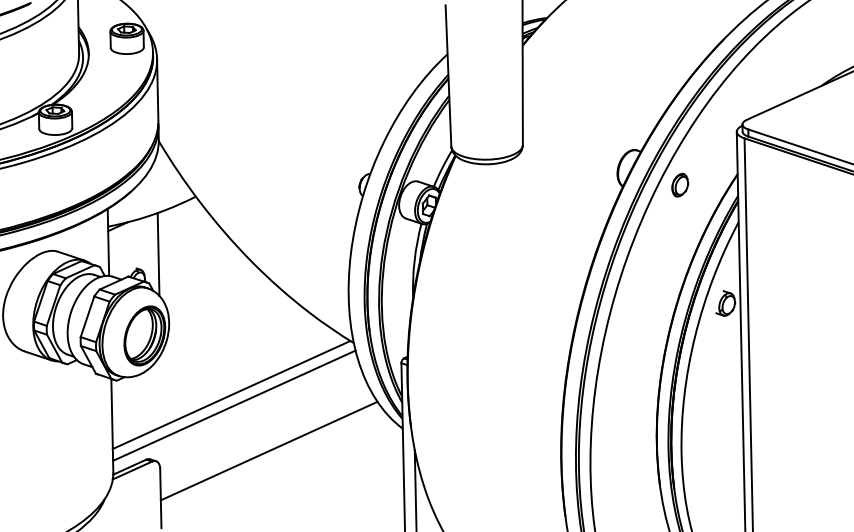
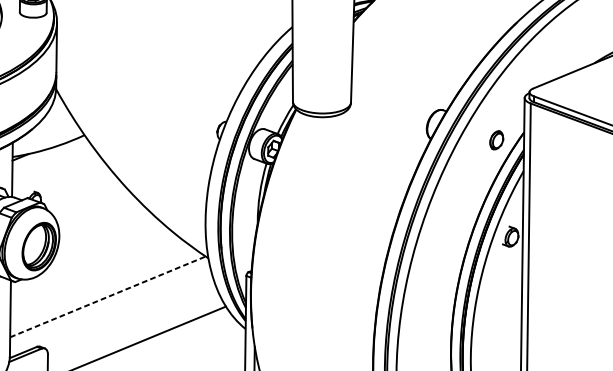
part: (680, 184) -> (497, 139), moved
line: (158, 254) -> (52, 181), removed
line: (232, 394) -> (108, 296), solid -> dashed
line: (234, 405) -> (109, 305), removed

